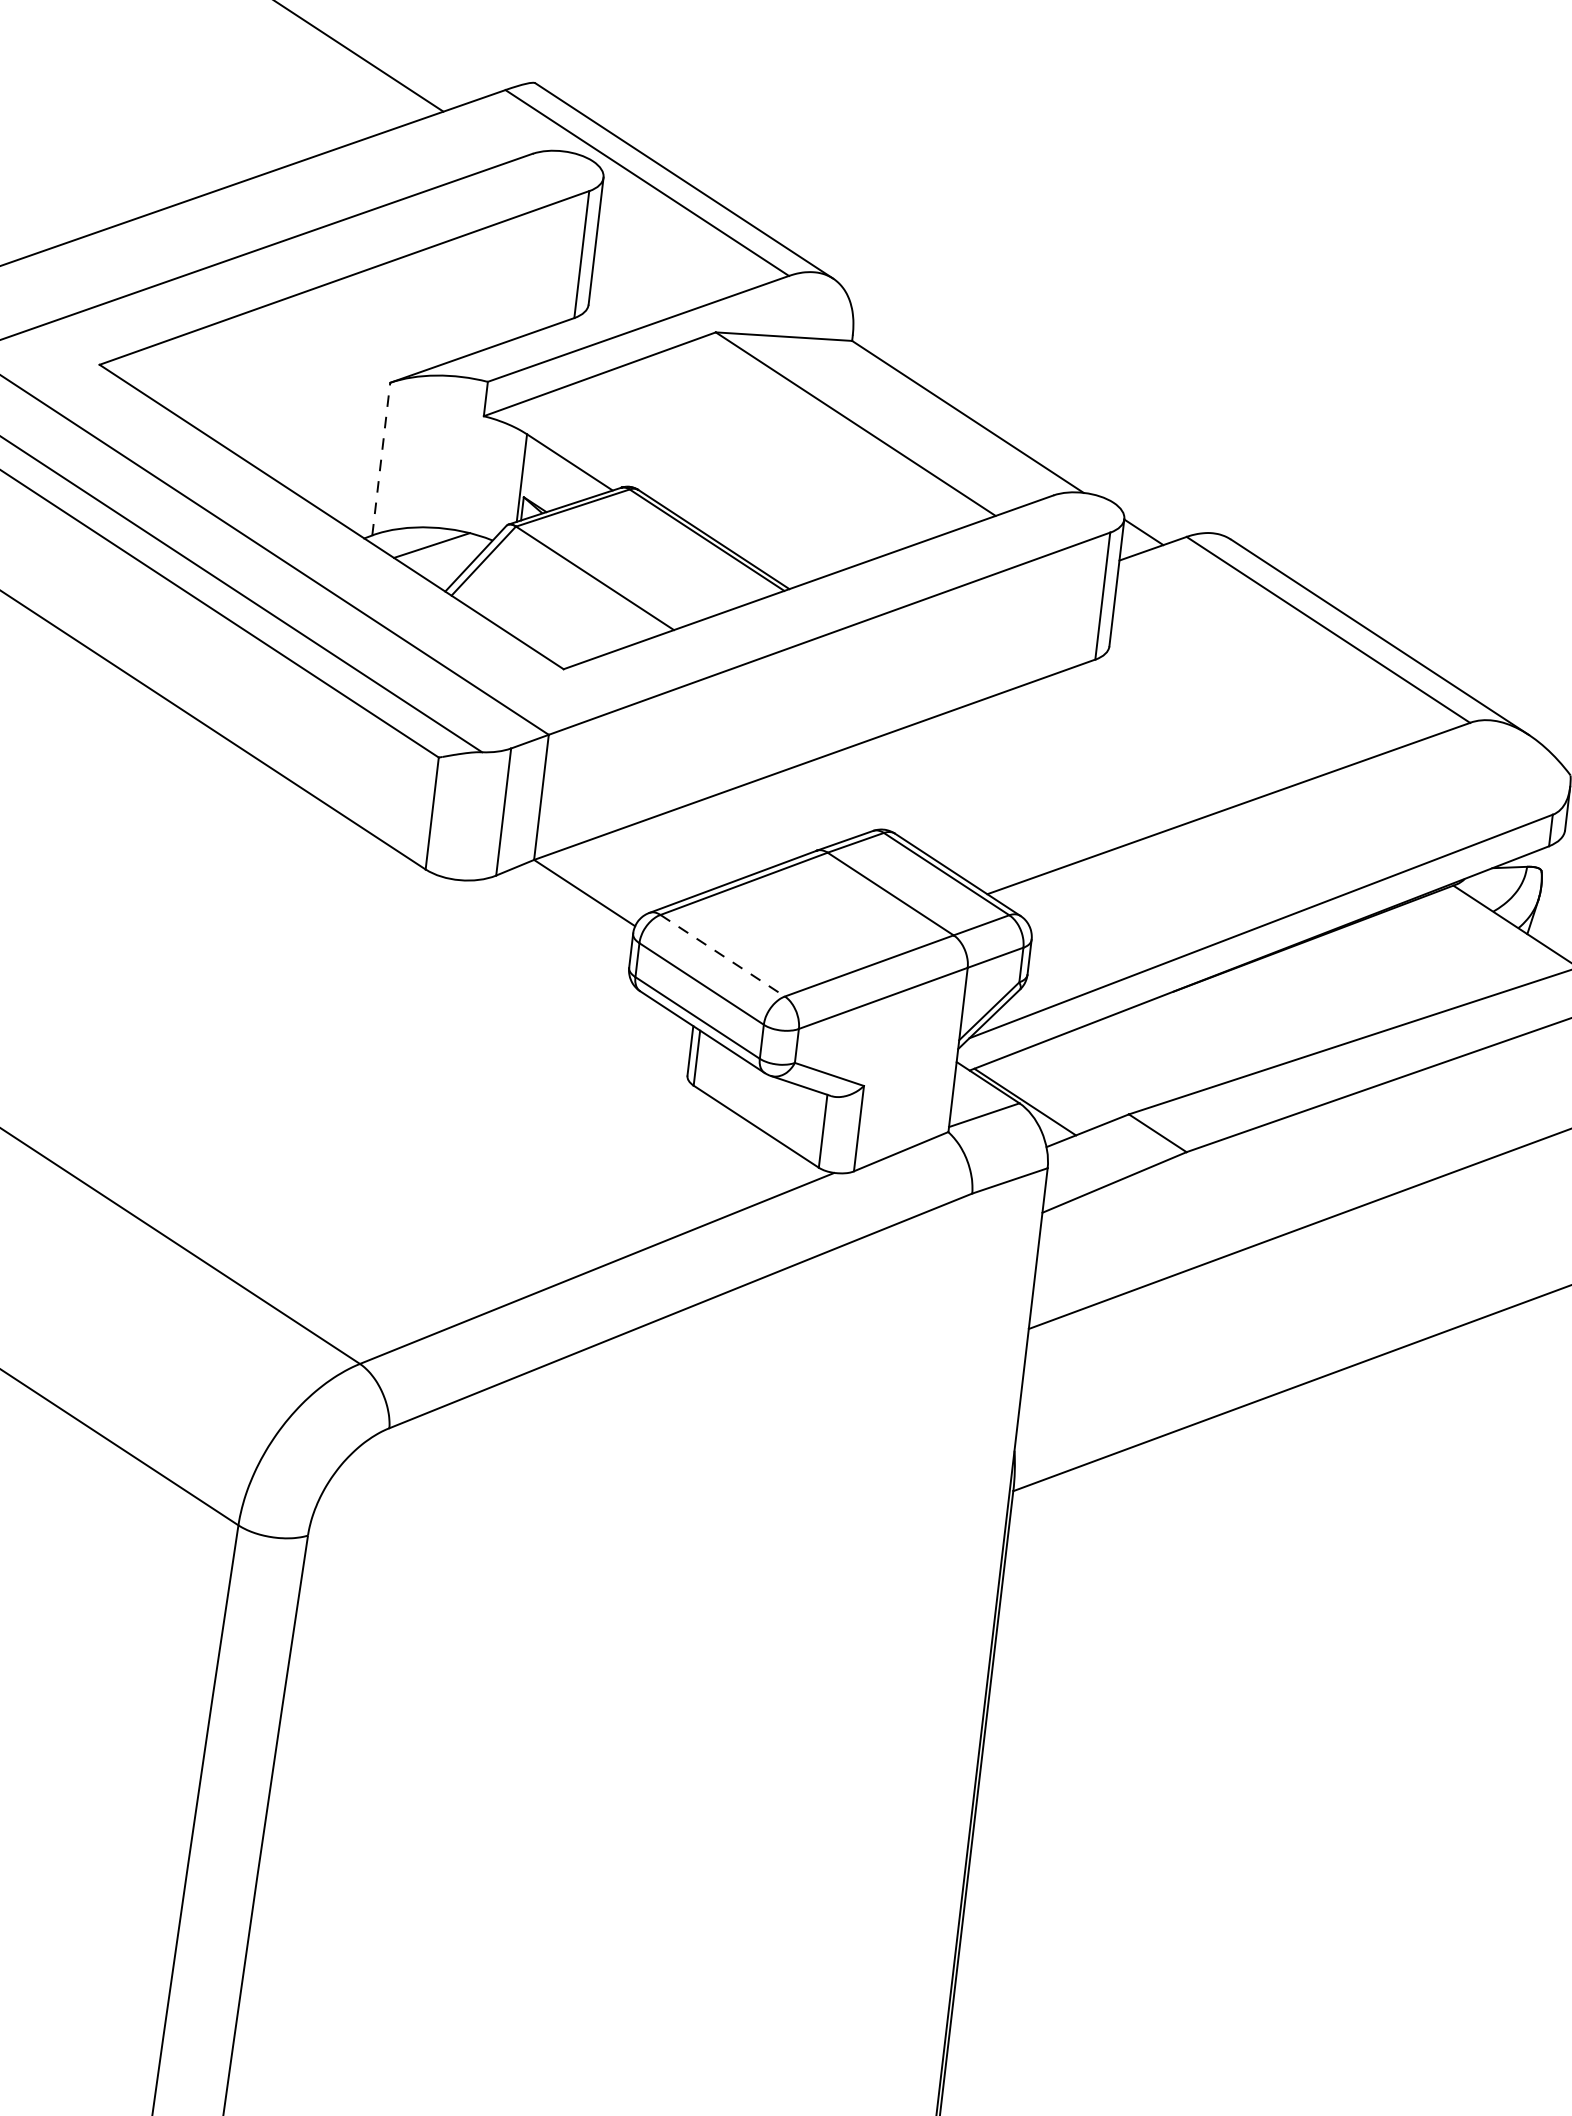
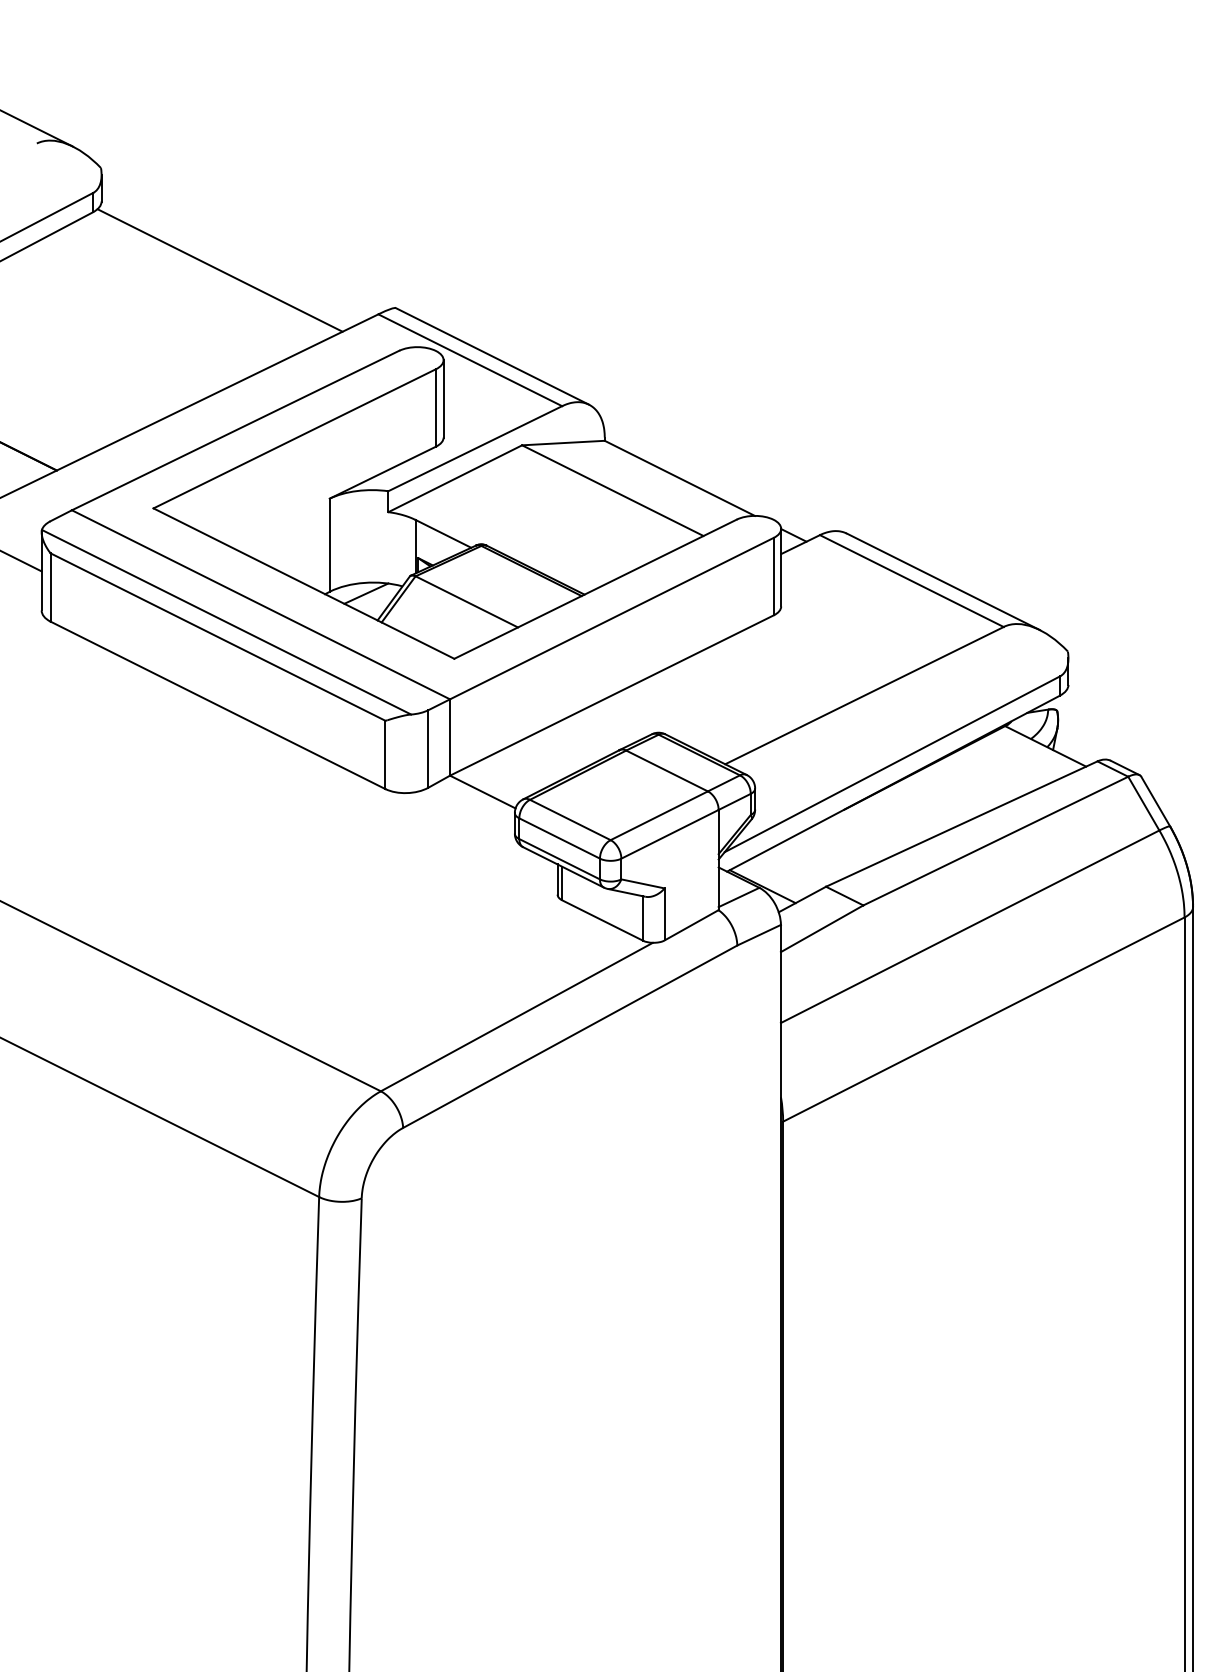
line: (380, 459) -> (329, 545), dashed -> solid
line: (722, 956) -> (570, 820), dashed -> solid

